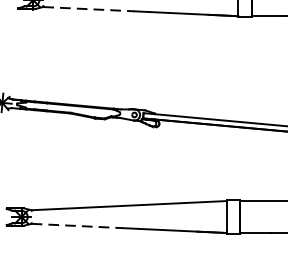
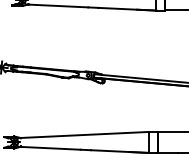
line: (89, 9) -> (58, 6), dashed -> solid
line: (76, 226) -> (50, 148), dashed -> solid

